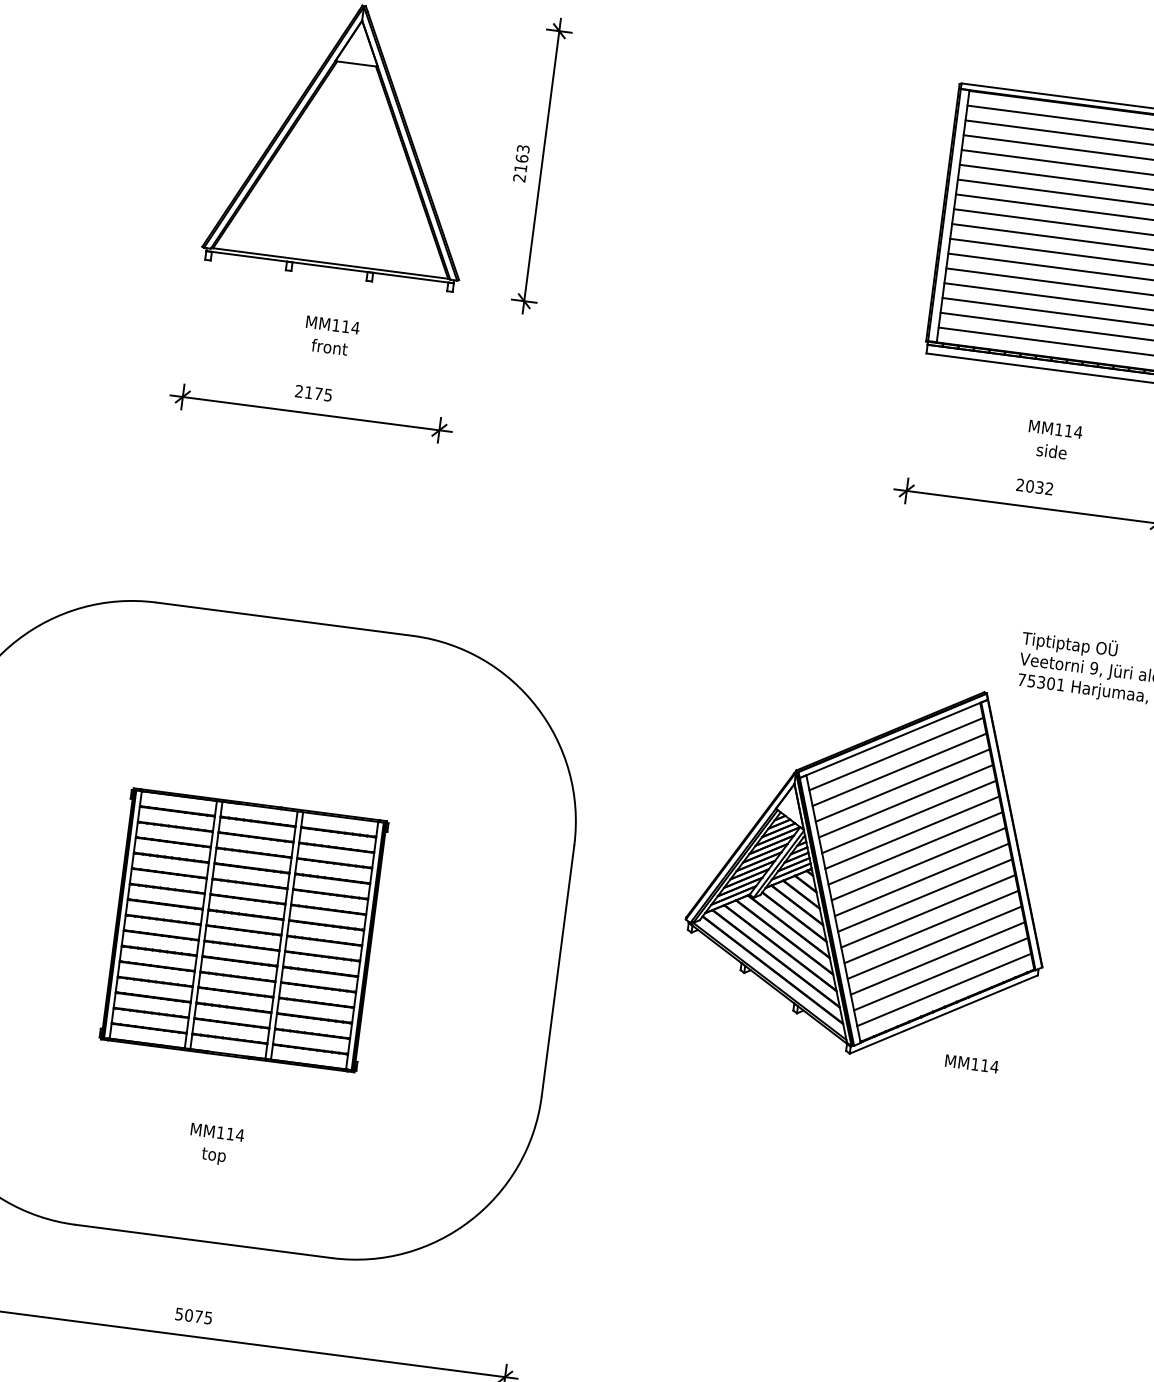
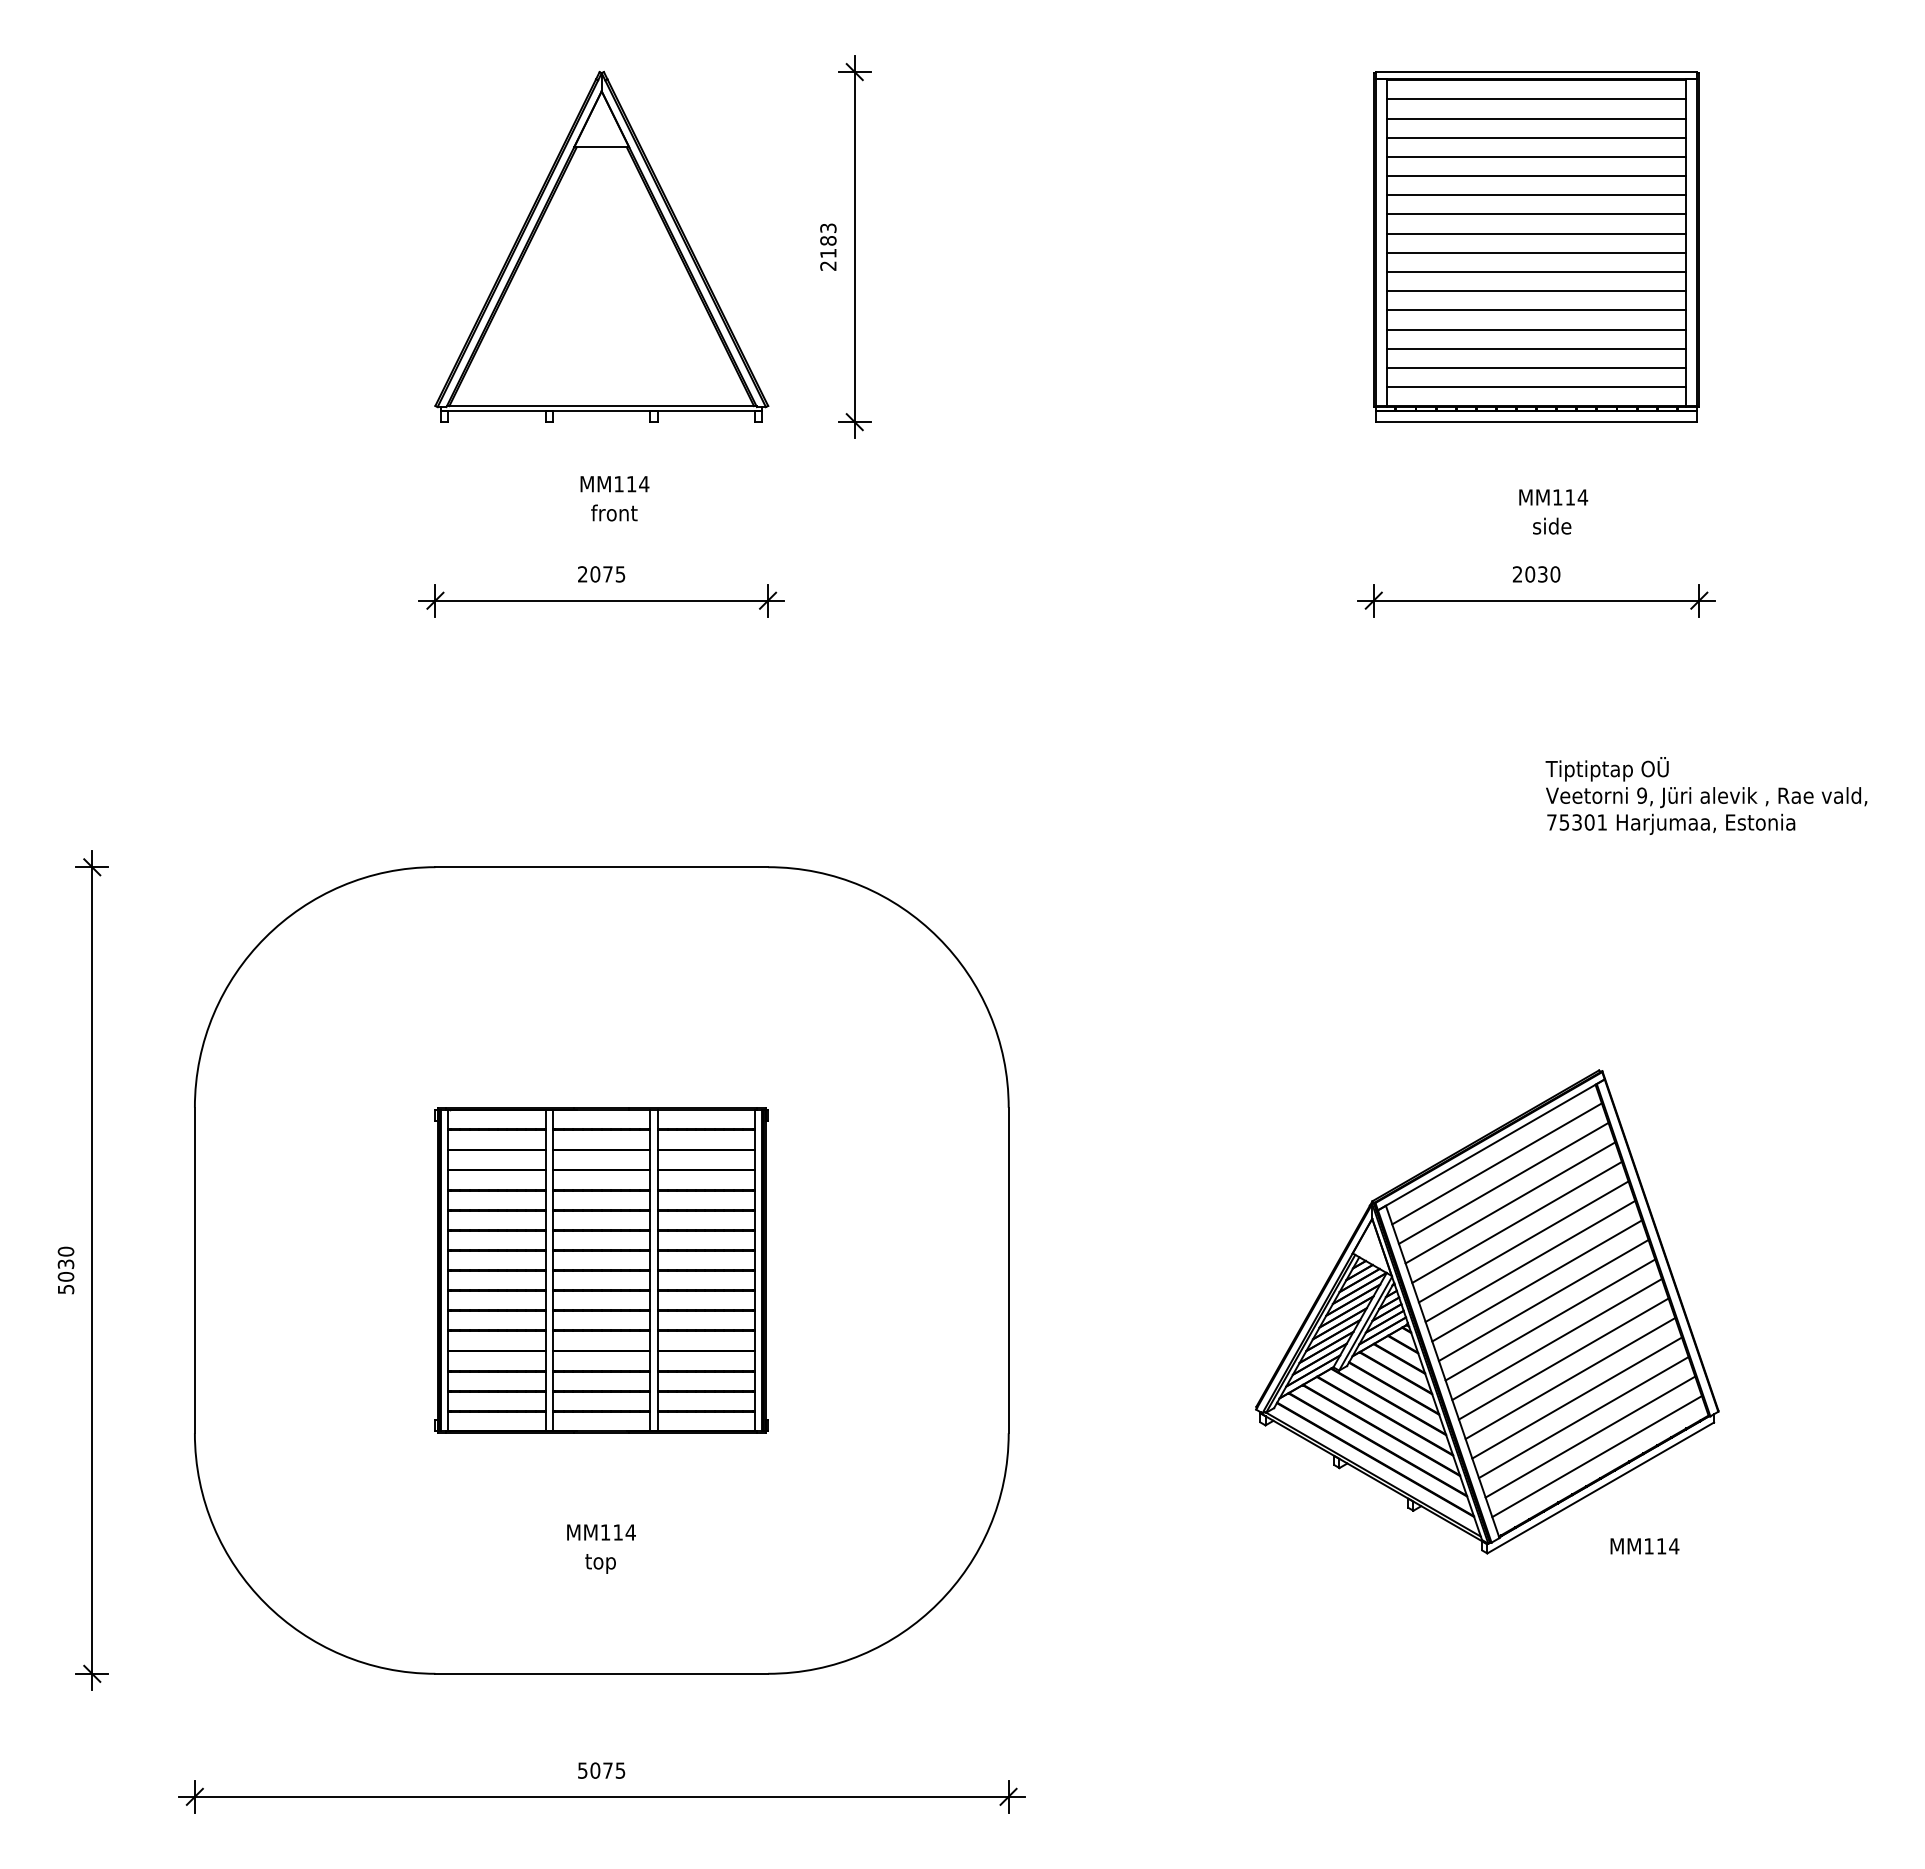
text: (522, 158) -> (828, 240), 2163 -> 2183
text: (308, 392) -> (595, 574), 2175 -> 2075
text: (1049, 488) -> (1555, 574), 2032 -> 2030
part: (874, 867) -> (1487, 1311), moved

